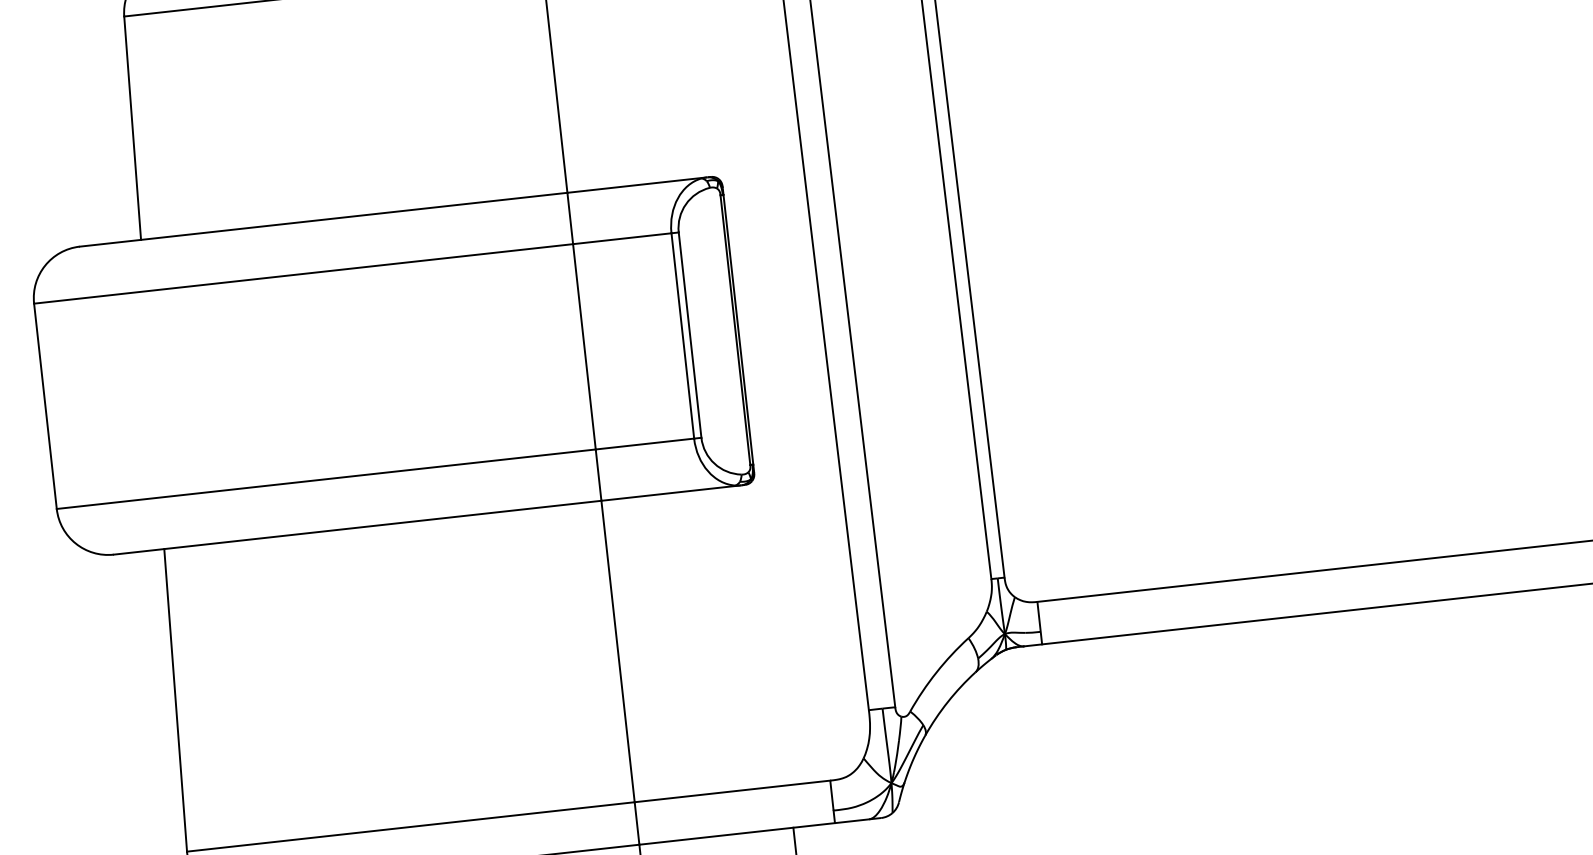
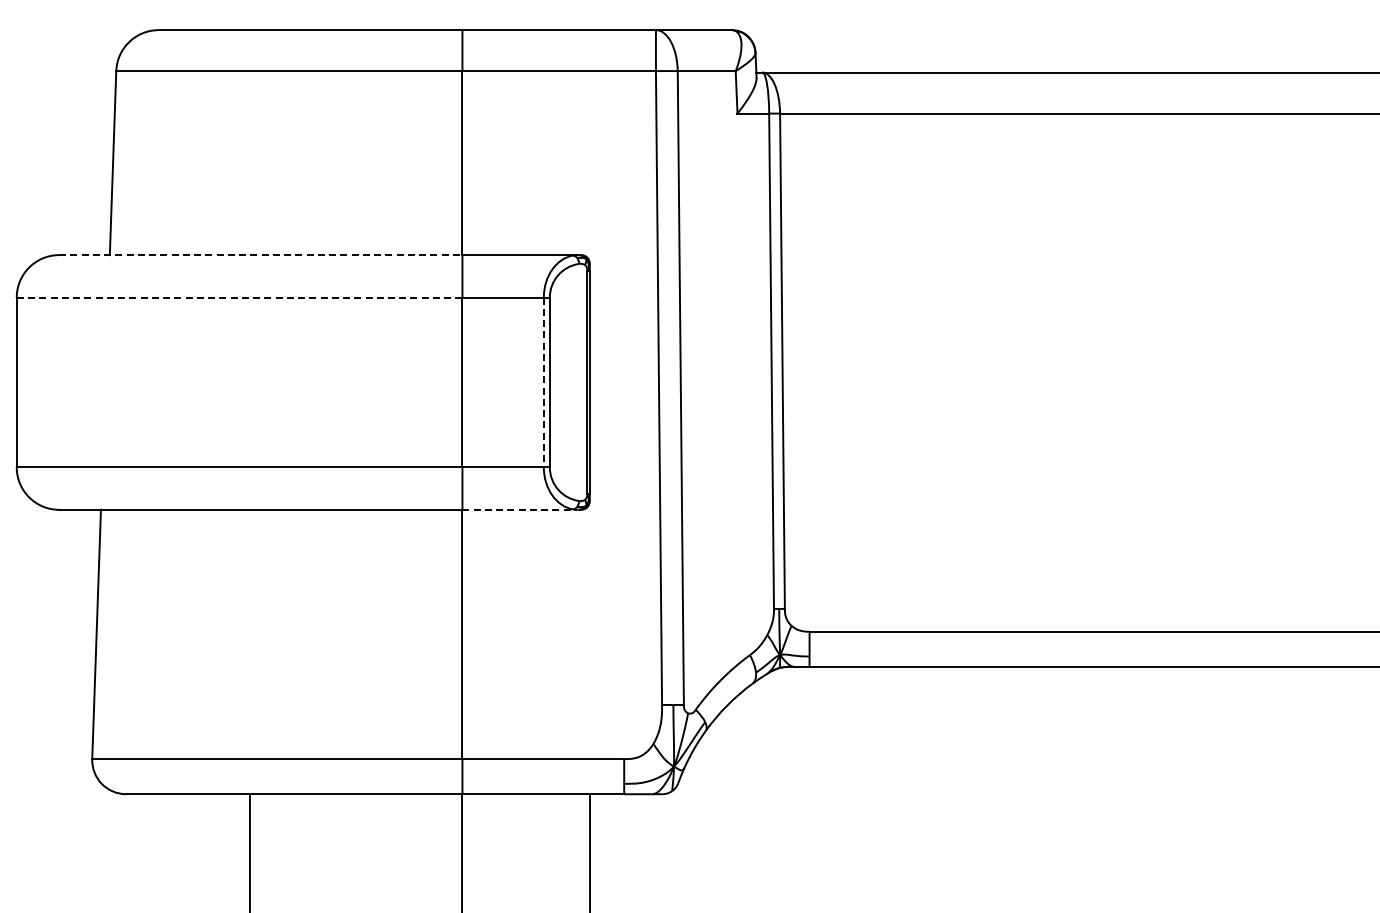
line: (323, 220) -> (260, 255), solid -> dashed
line: (303, 273) -> (239, 297), solid -> dashed
line: (682, 336) -> (543, 382), solid -> dashed
line: (671, 492) -> (520, 509), solid -> dashed

